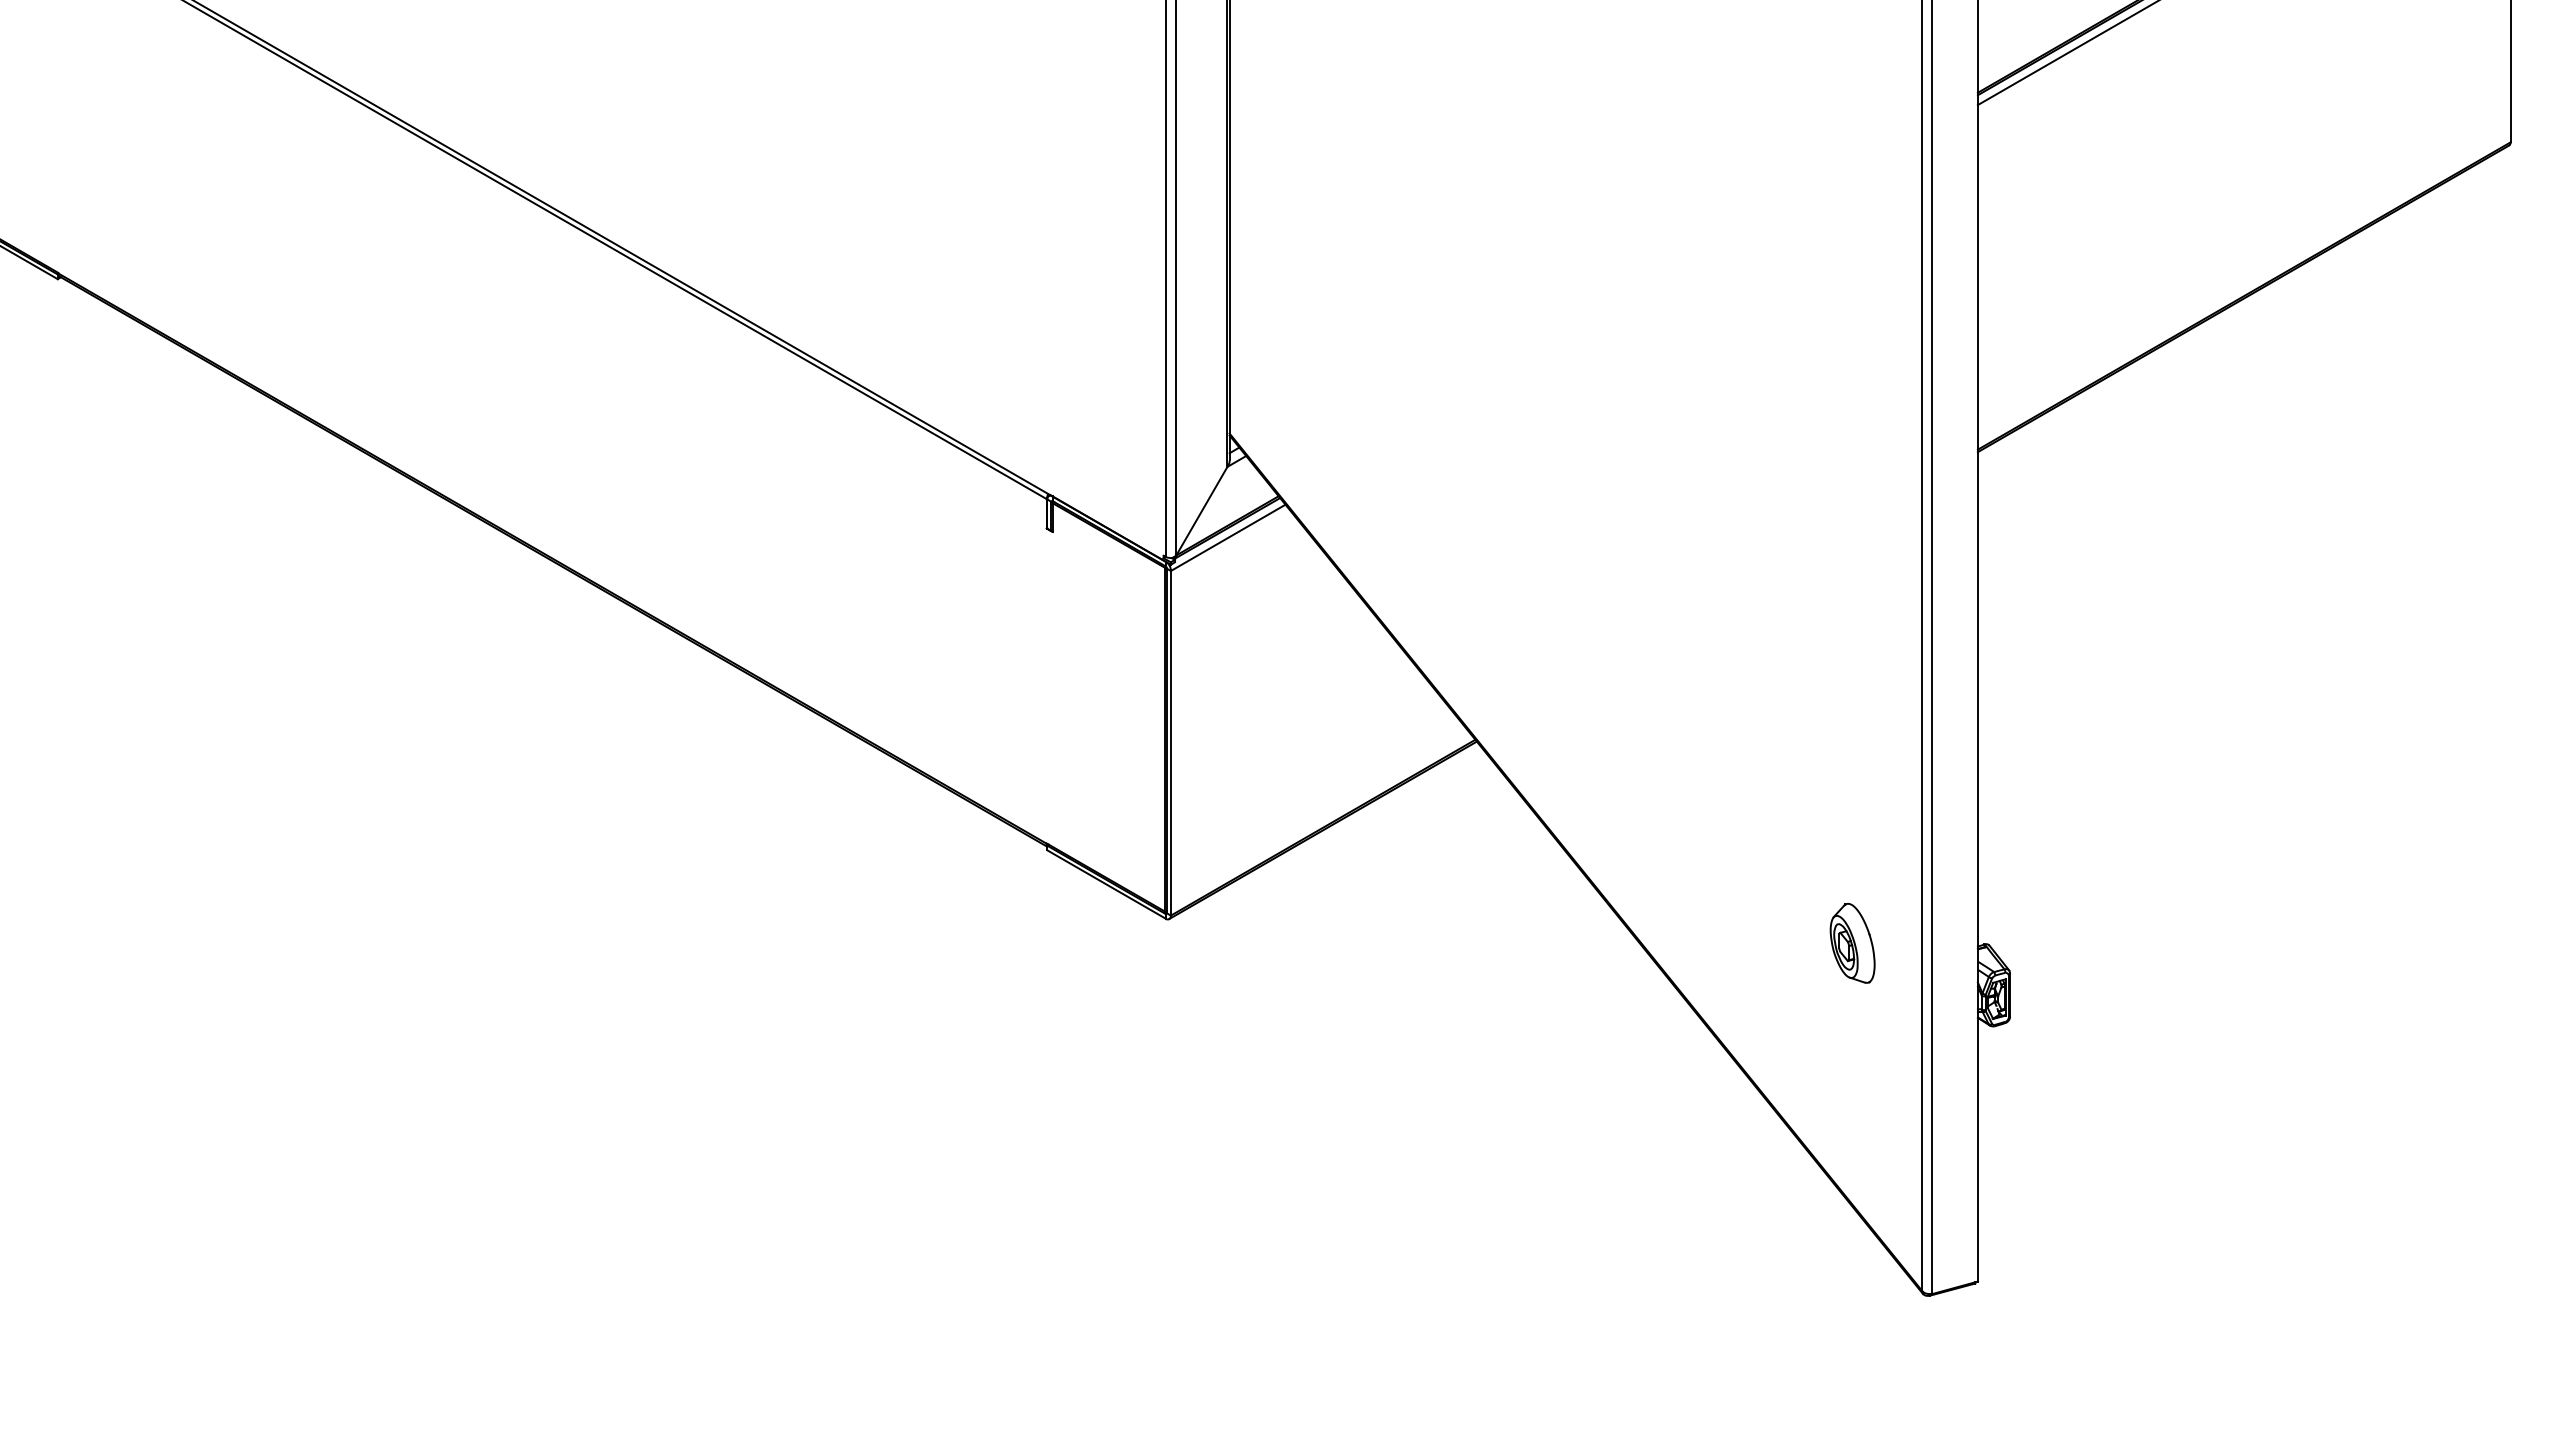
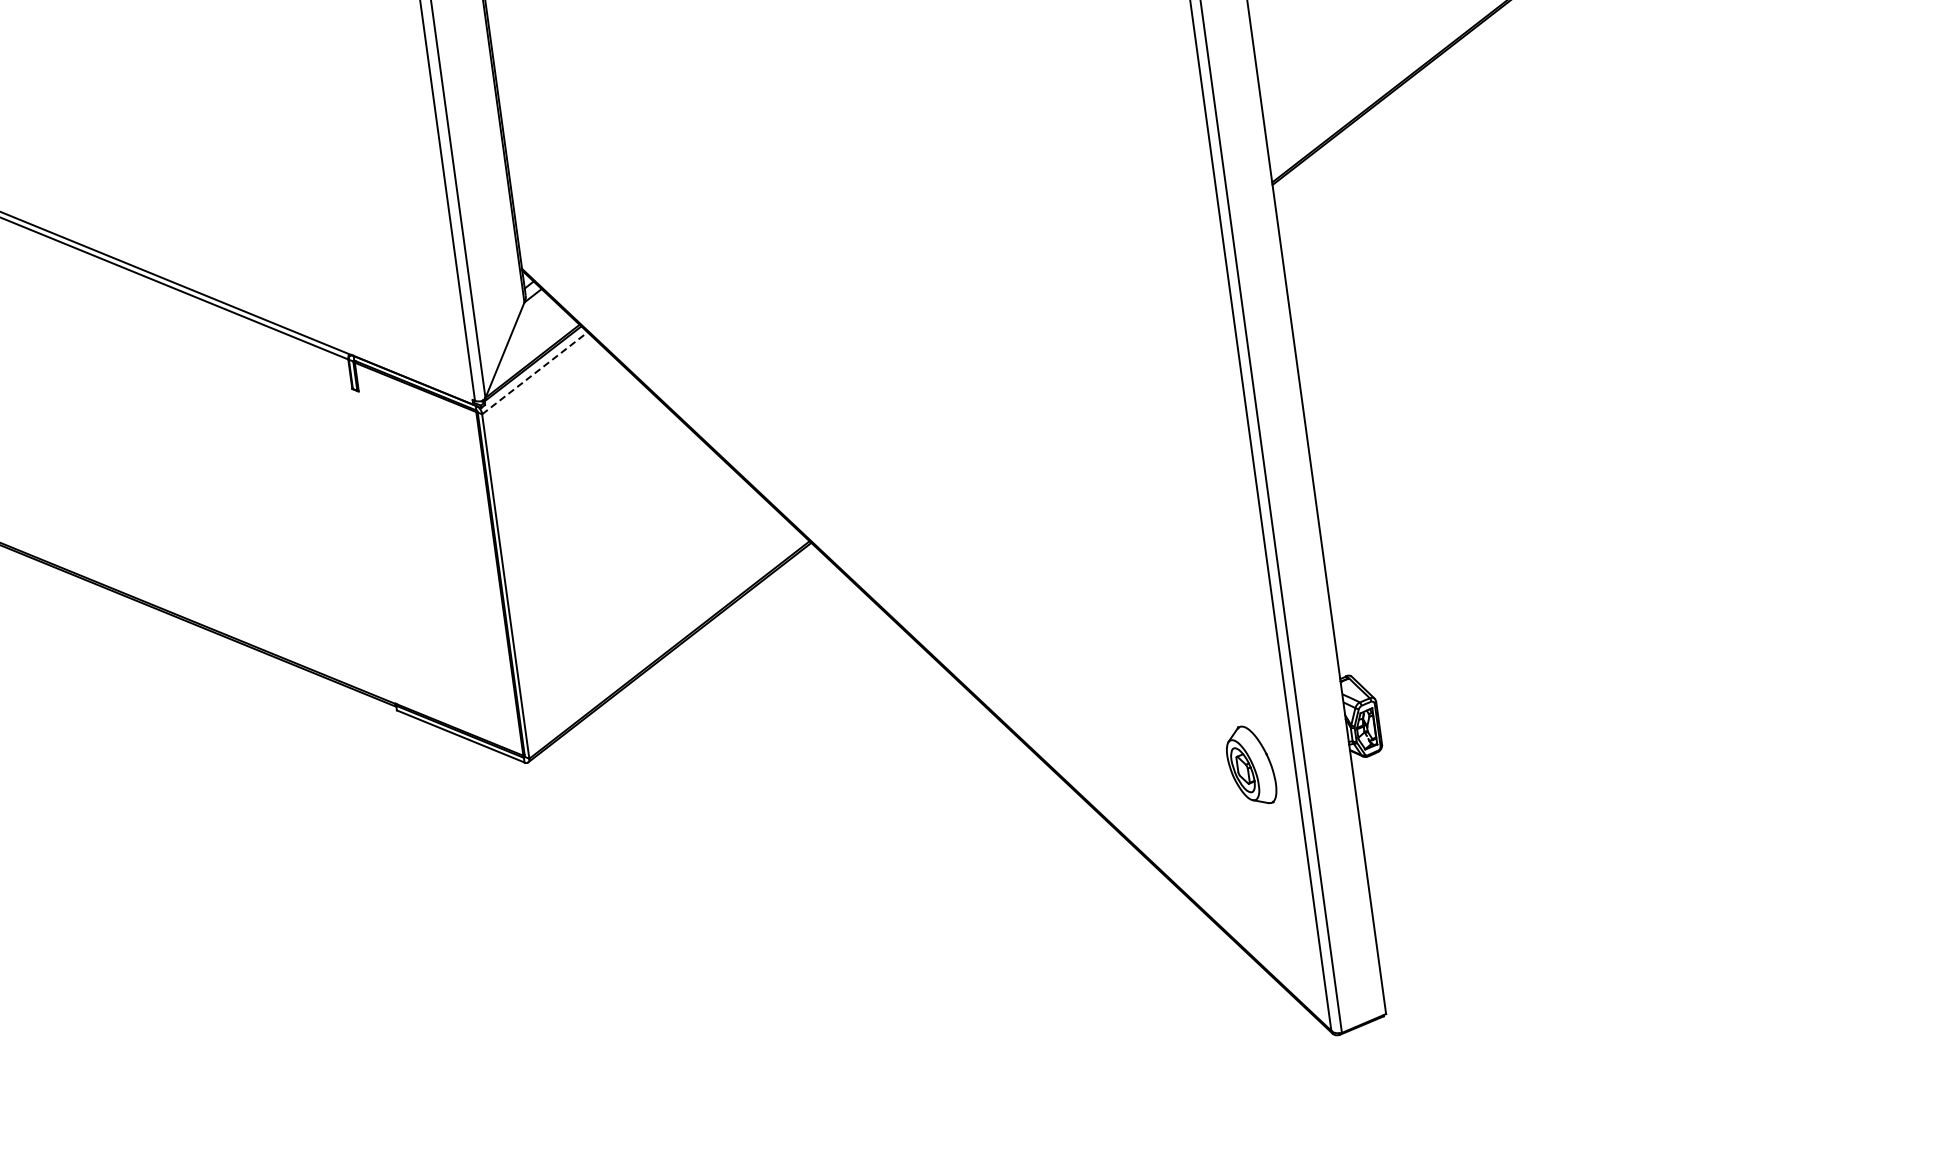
line: (1228, 537) -> (535, 372), solid -> dashed
part: (1852, 943) -> (1250, 765), moved

